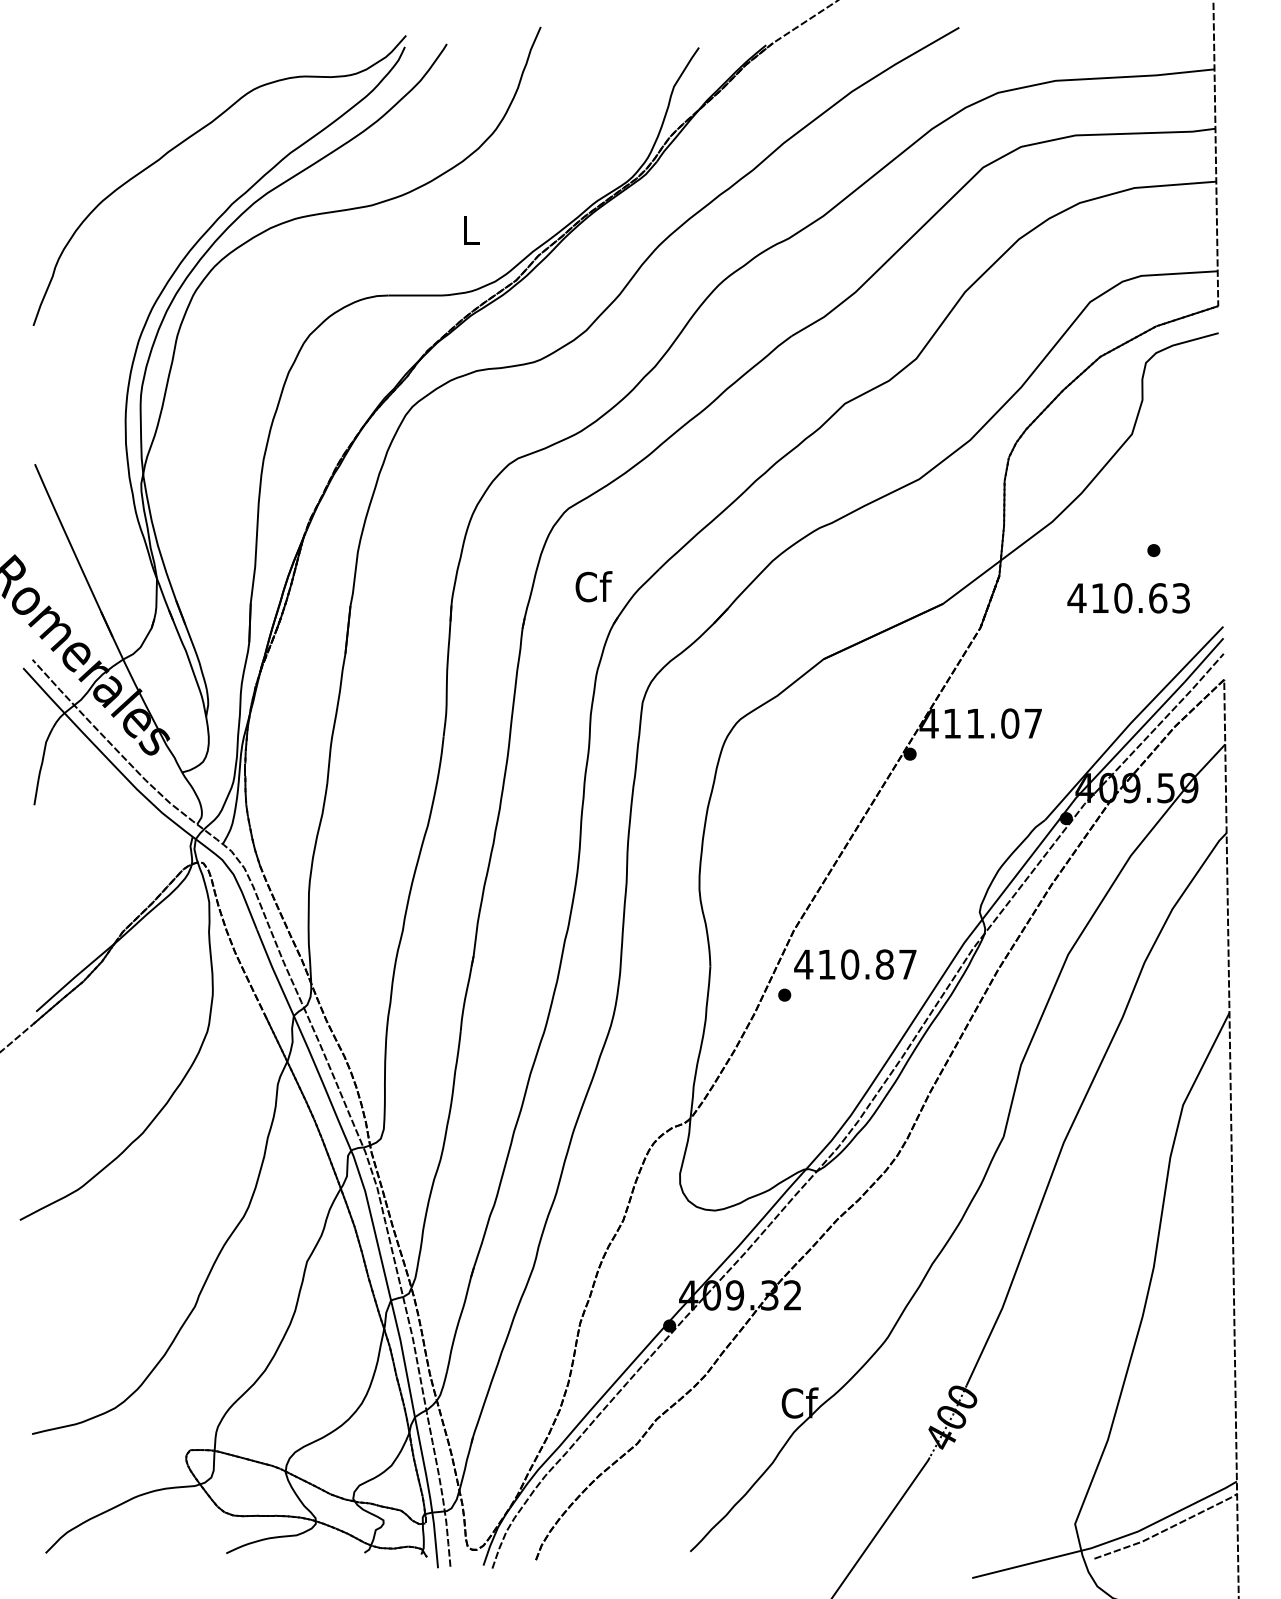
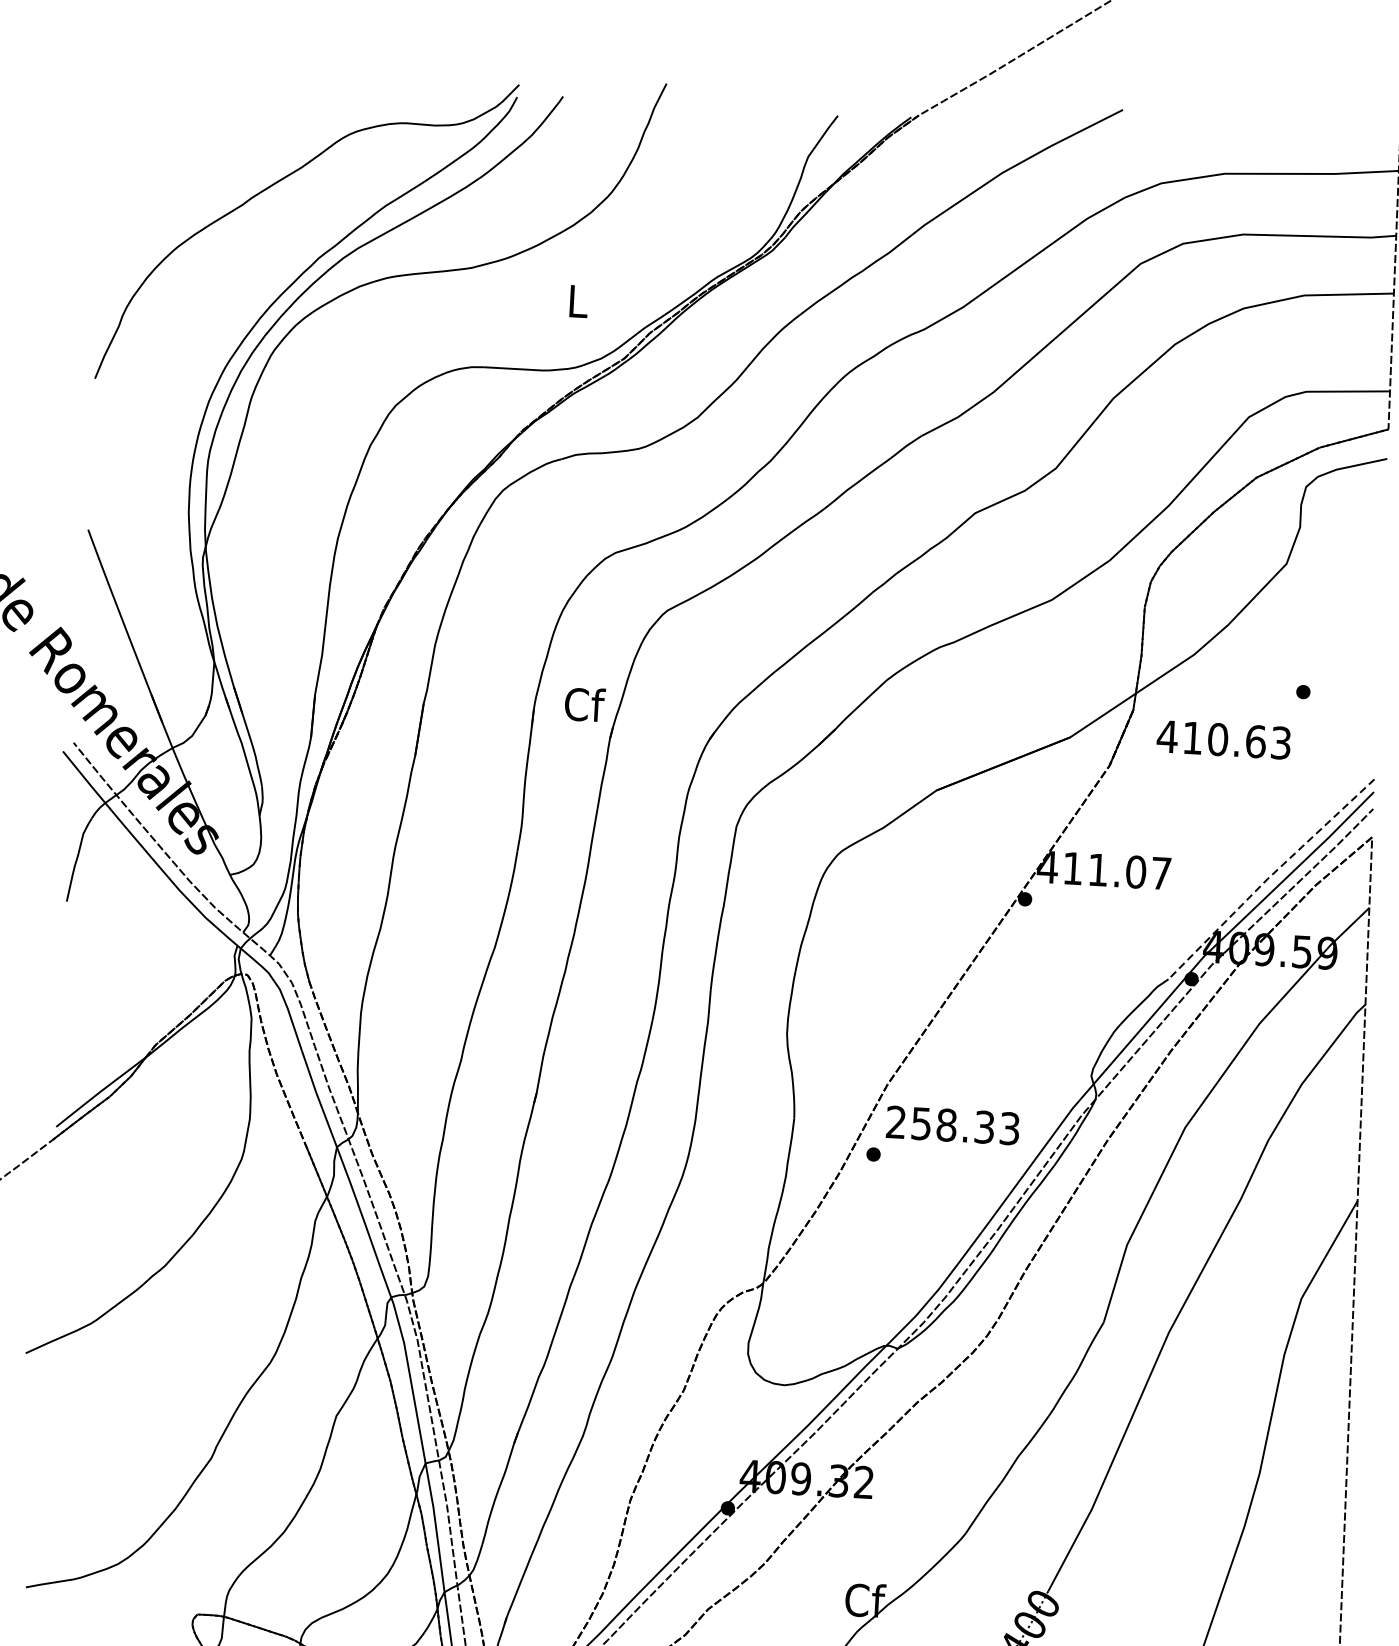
text: (593, 586) -> (584, 704), moved
text: (1128, 598) -> (1223, 740), moved
line: (1132, 721) -> (1269, 877), solid -> dashed
text: (855, 964) -> (952, 1125), 410.87 -> 258.33

